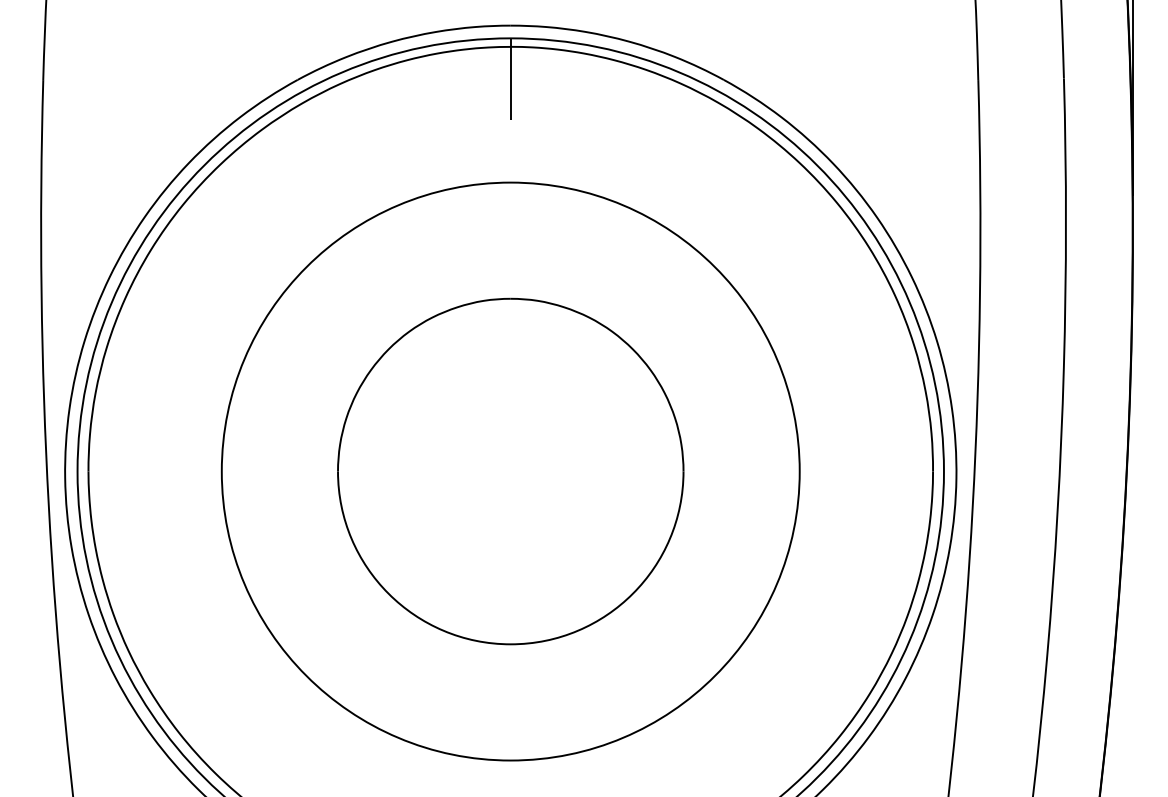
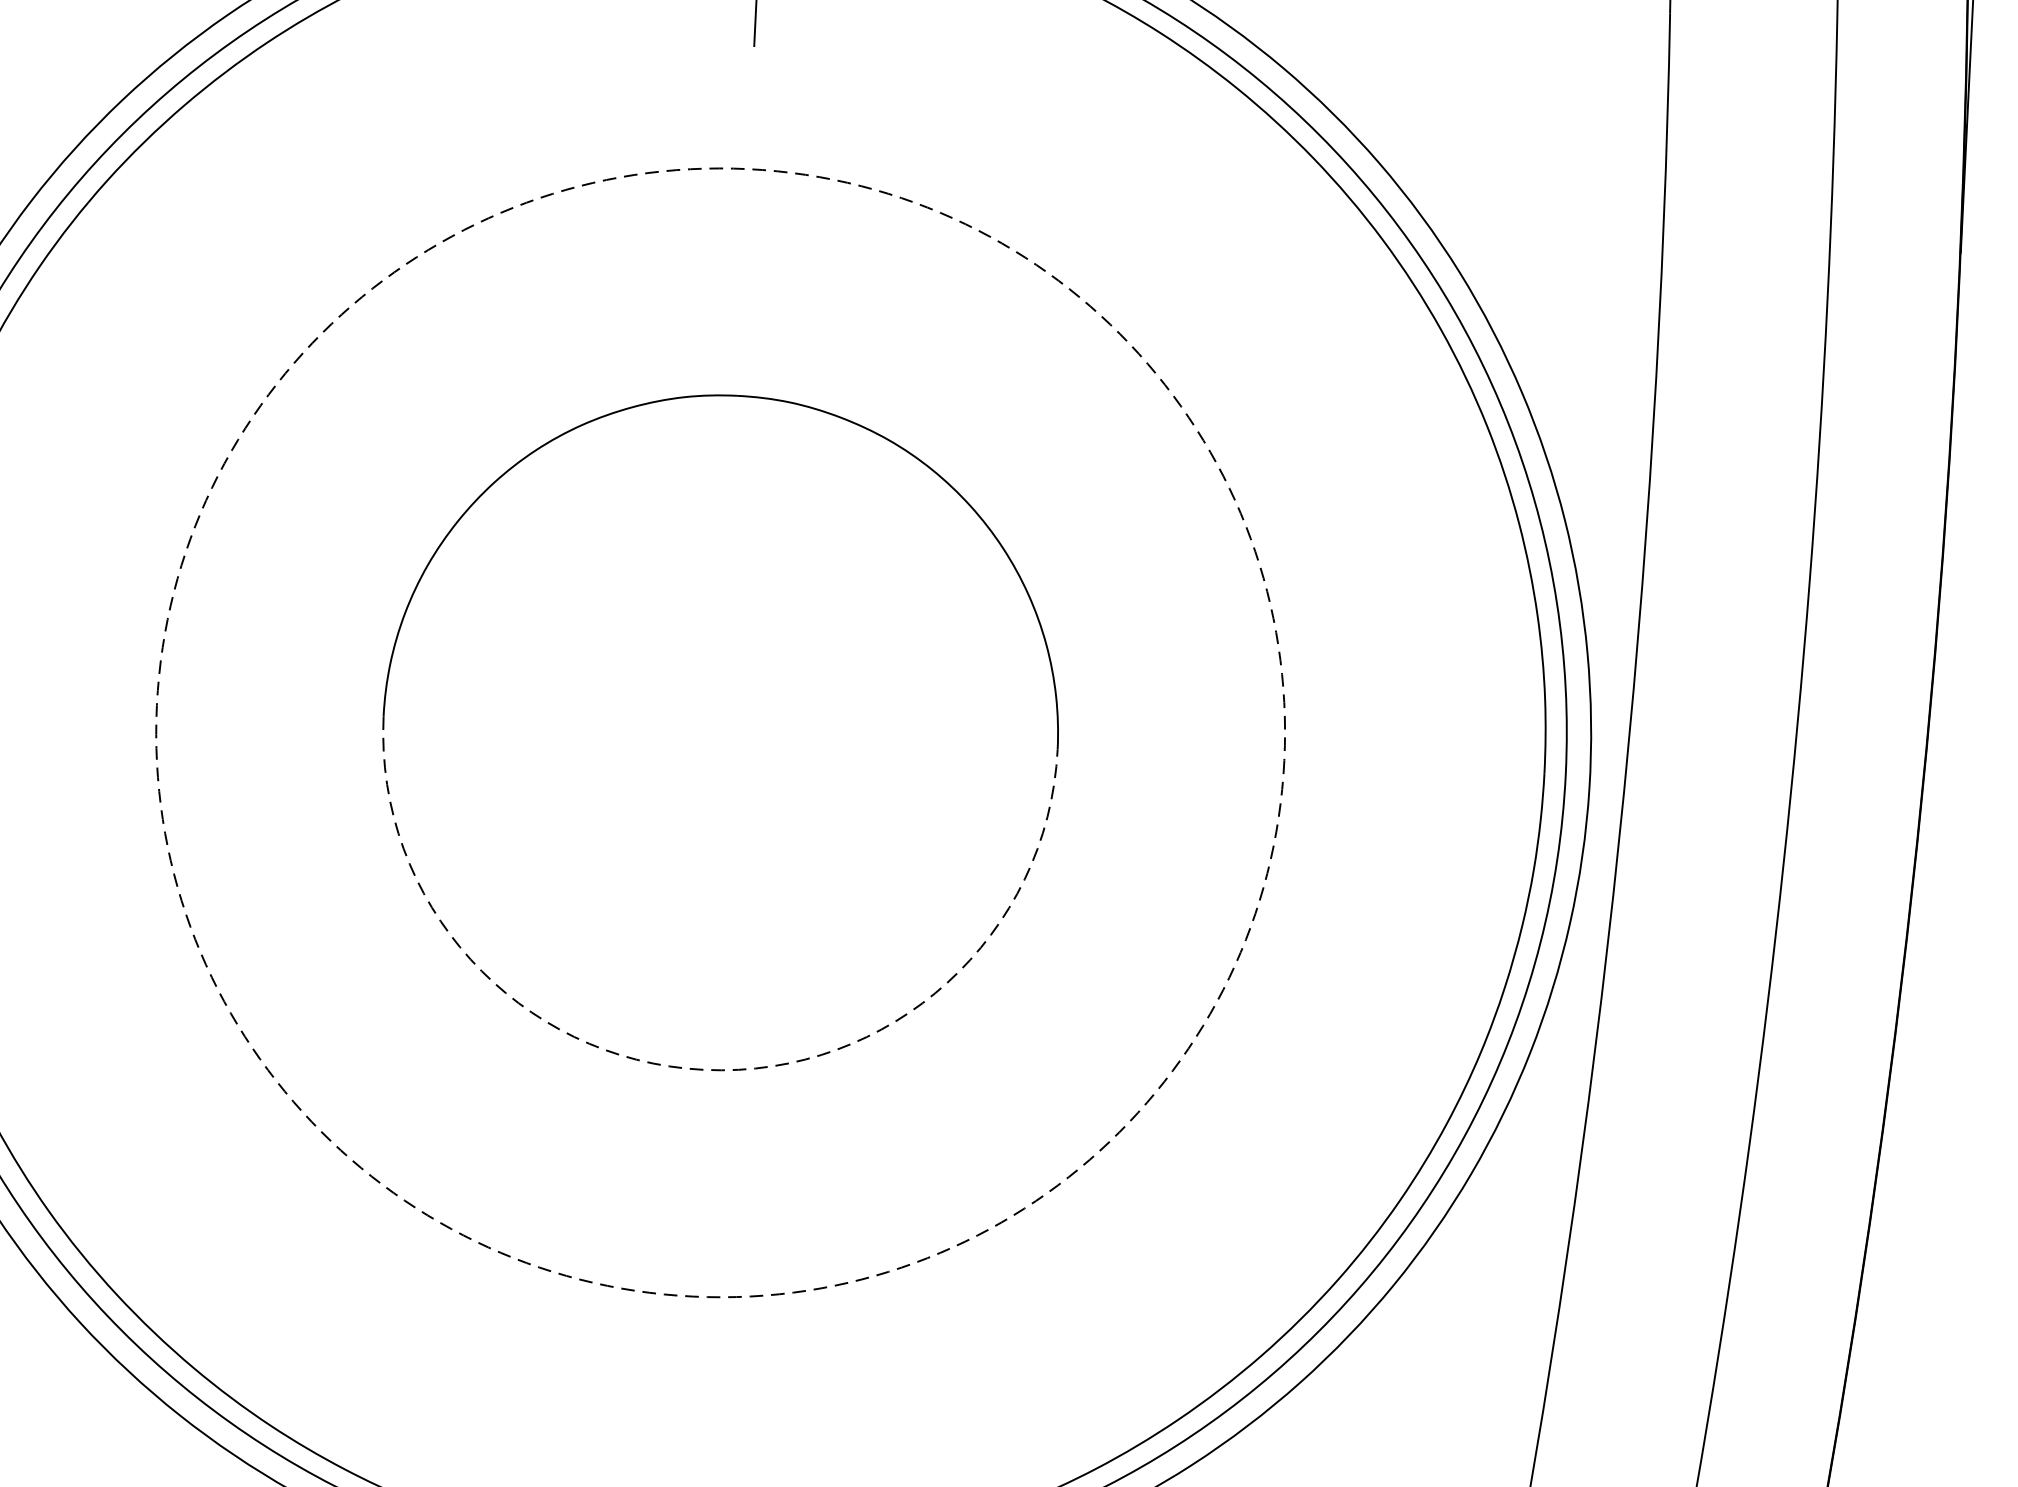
circle: (510, 471) -> (720, 732), solid -> dashed
arc: (510, 644) -> (703, 1070), solid -> dashed

